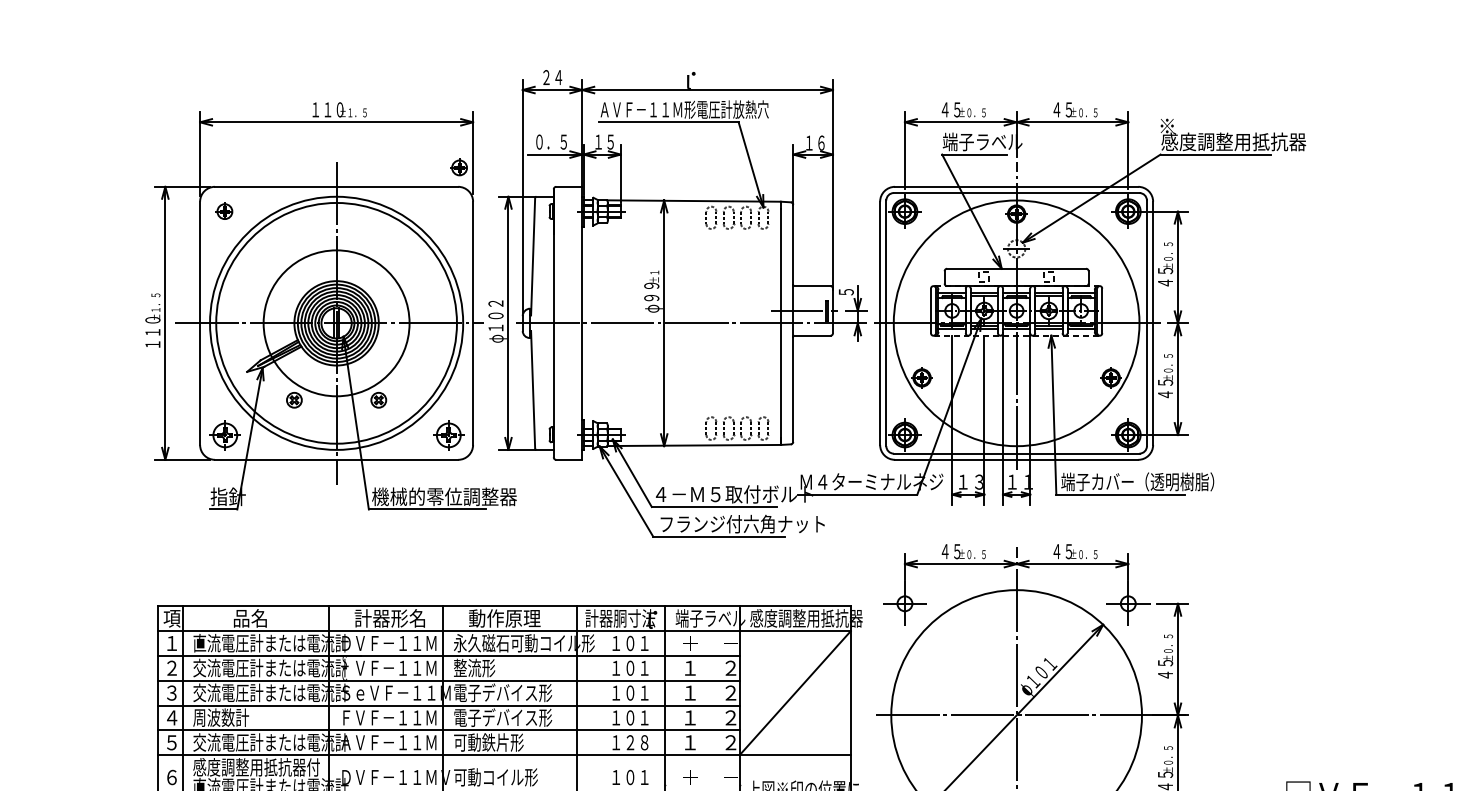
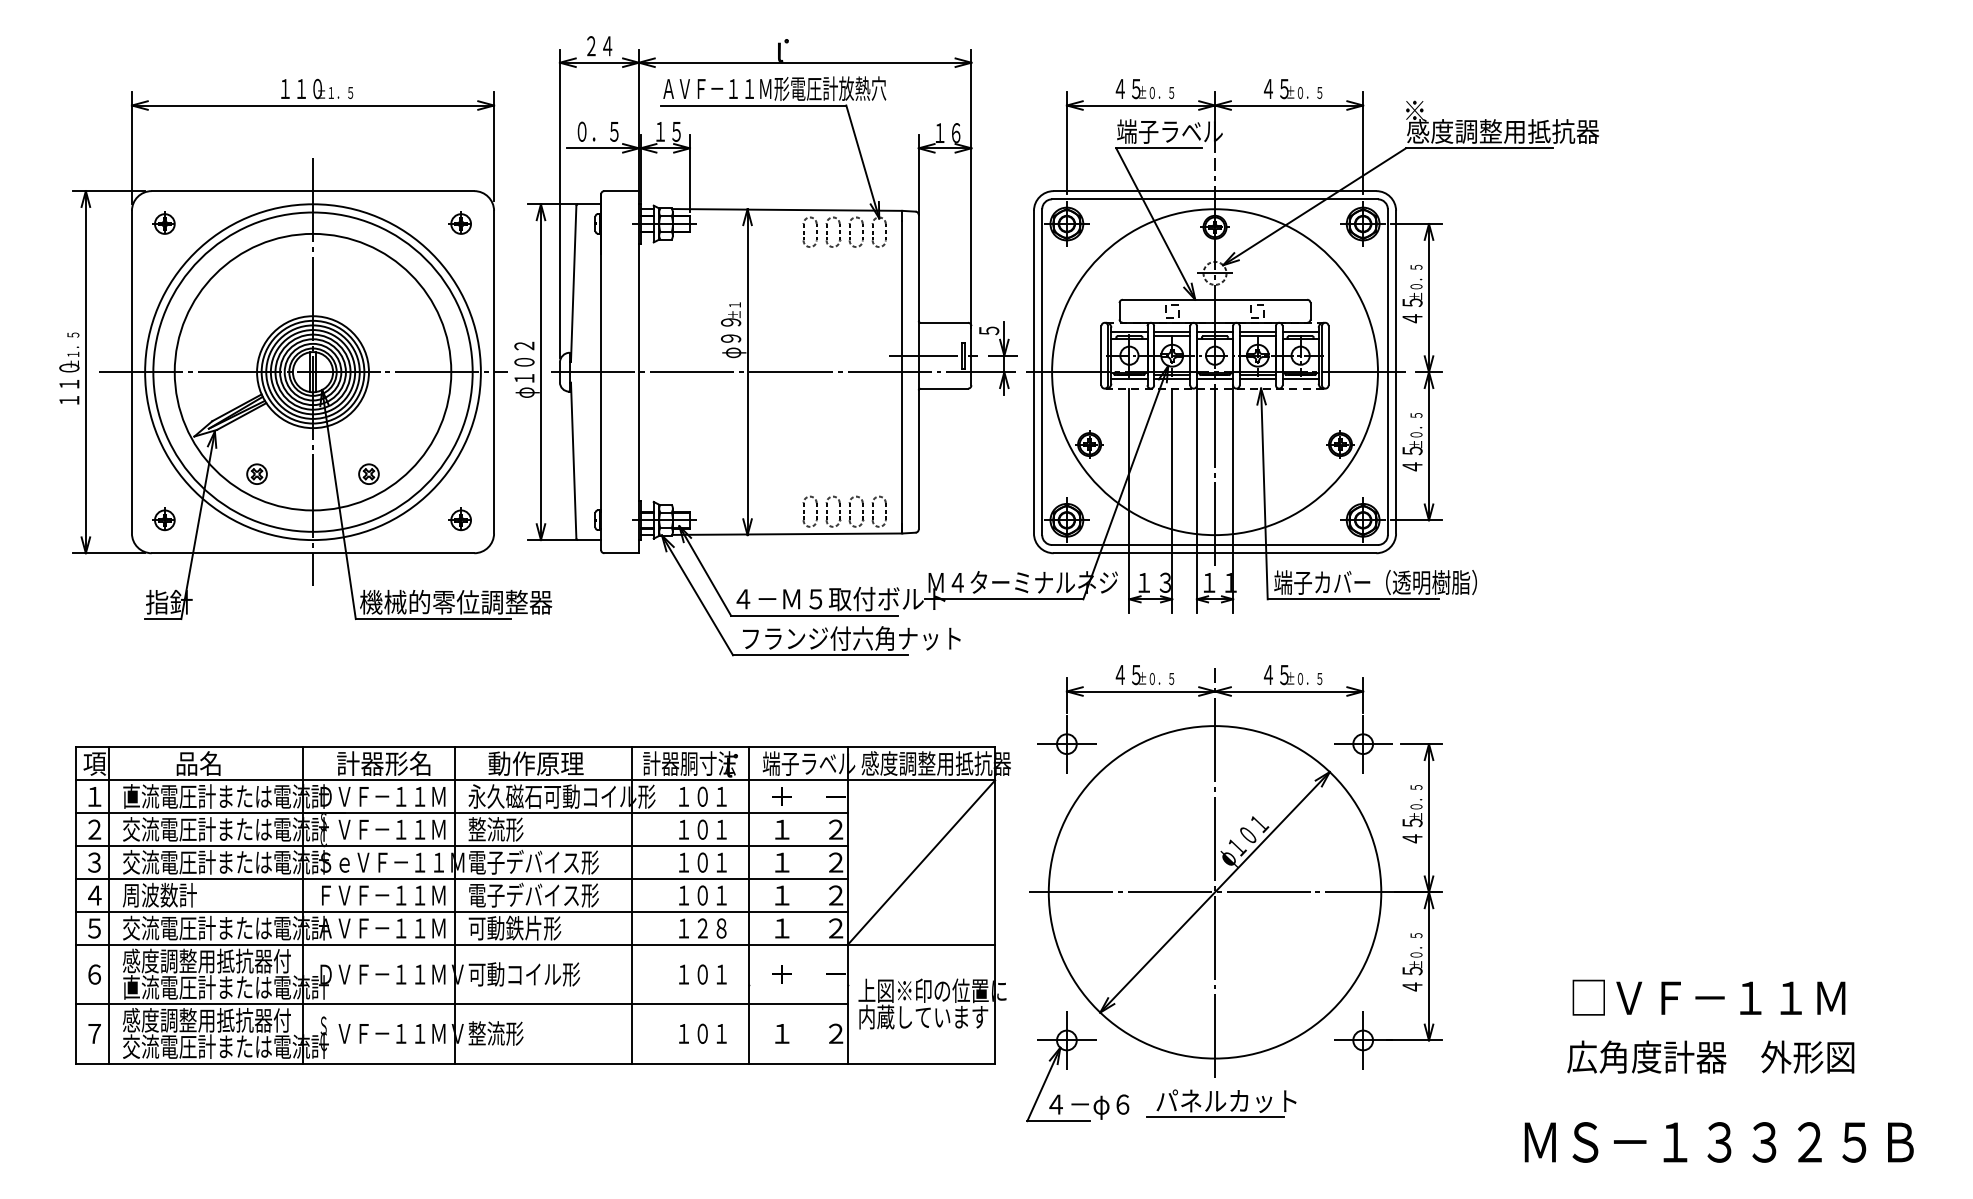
part: (458, 166) -> (459, 222), moved
circle: (336, 322) -> (312, 371), size x1.43
part: (223, 434) -> (163, 519), size x0.62
part: (447, 434) -> (459, 519), size x0.62

